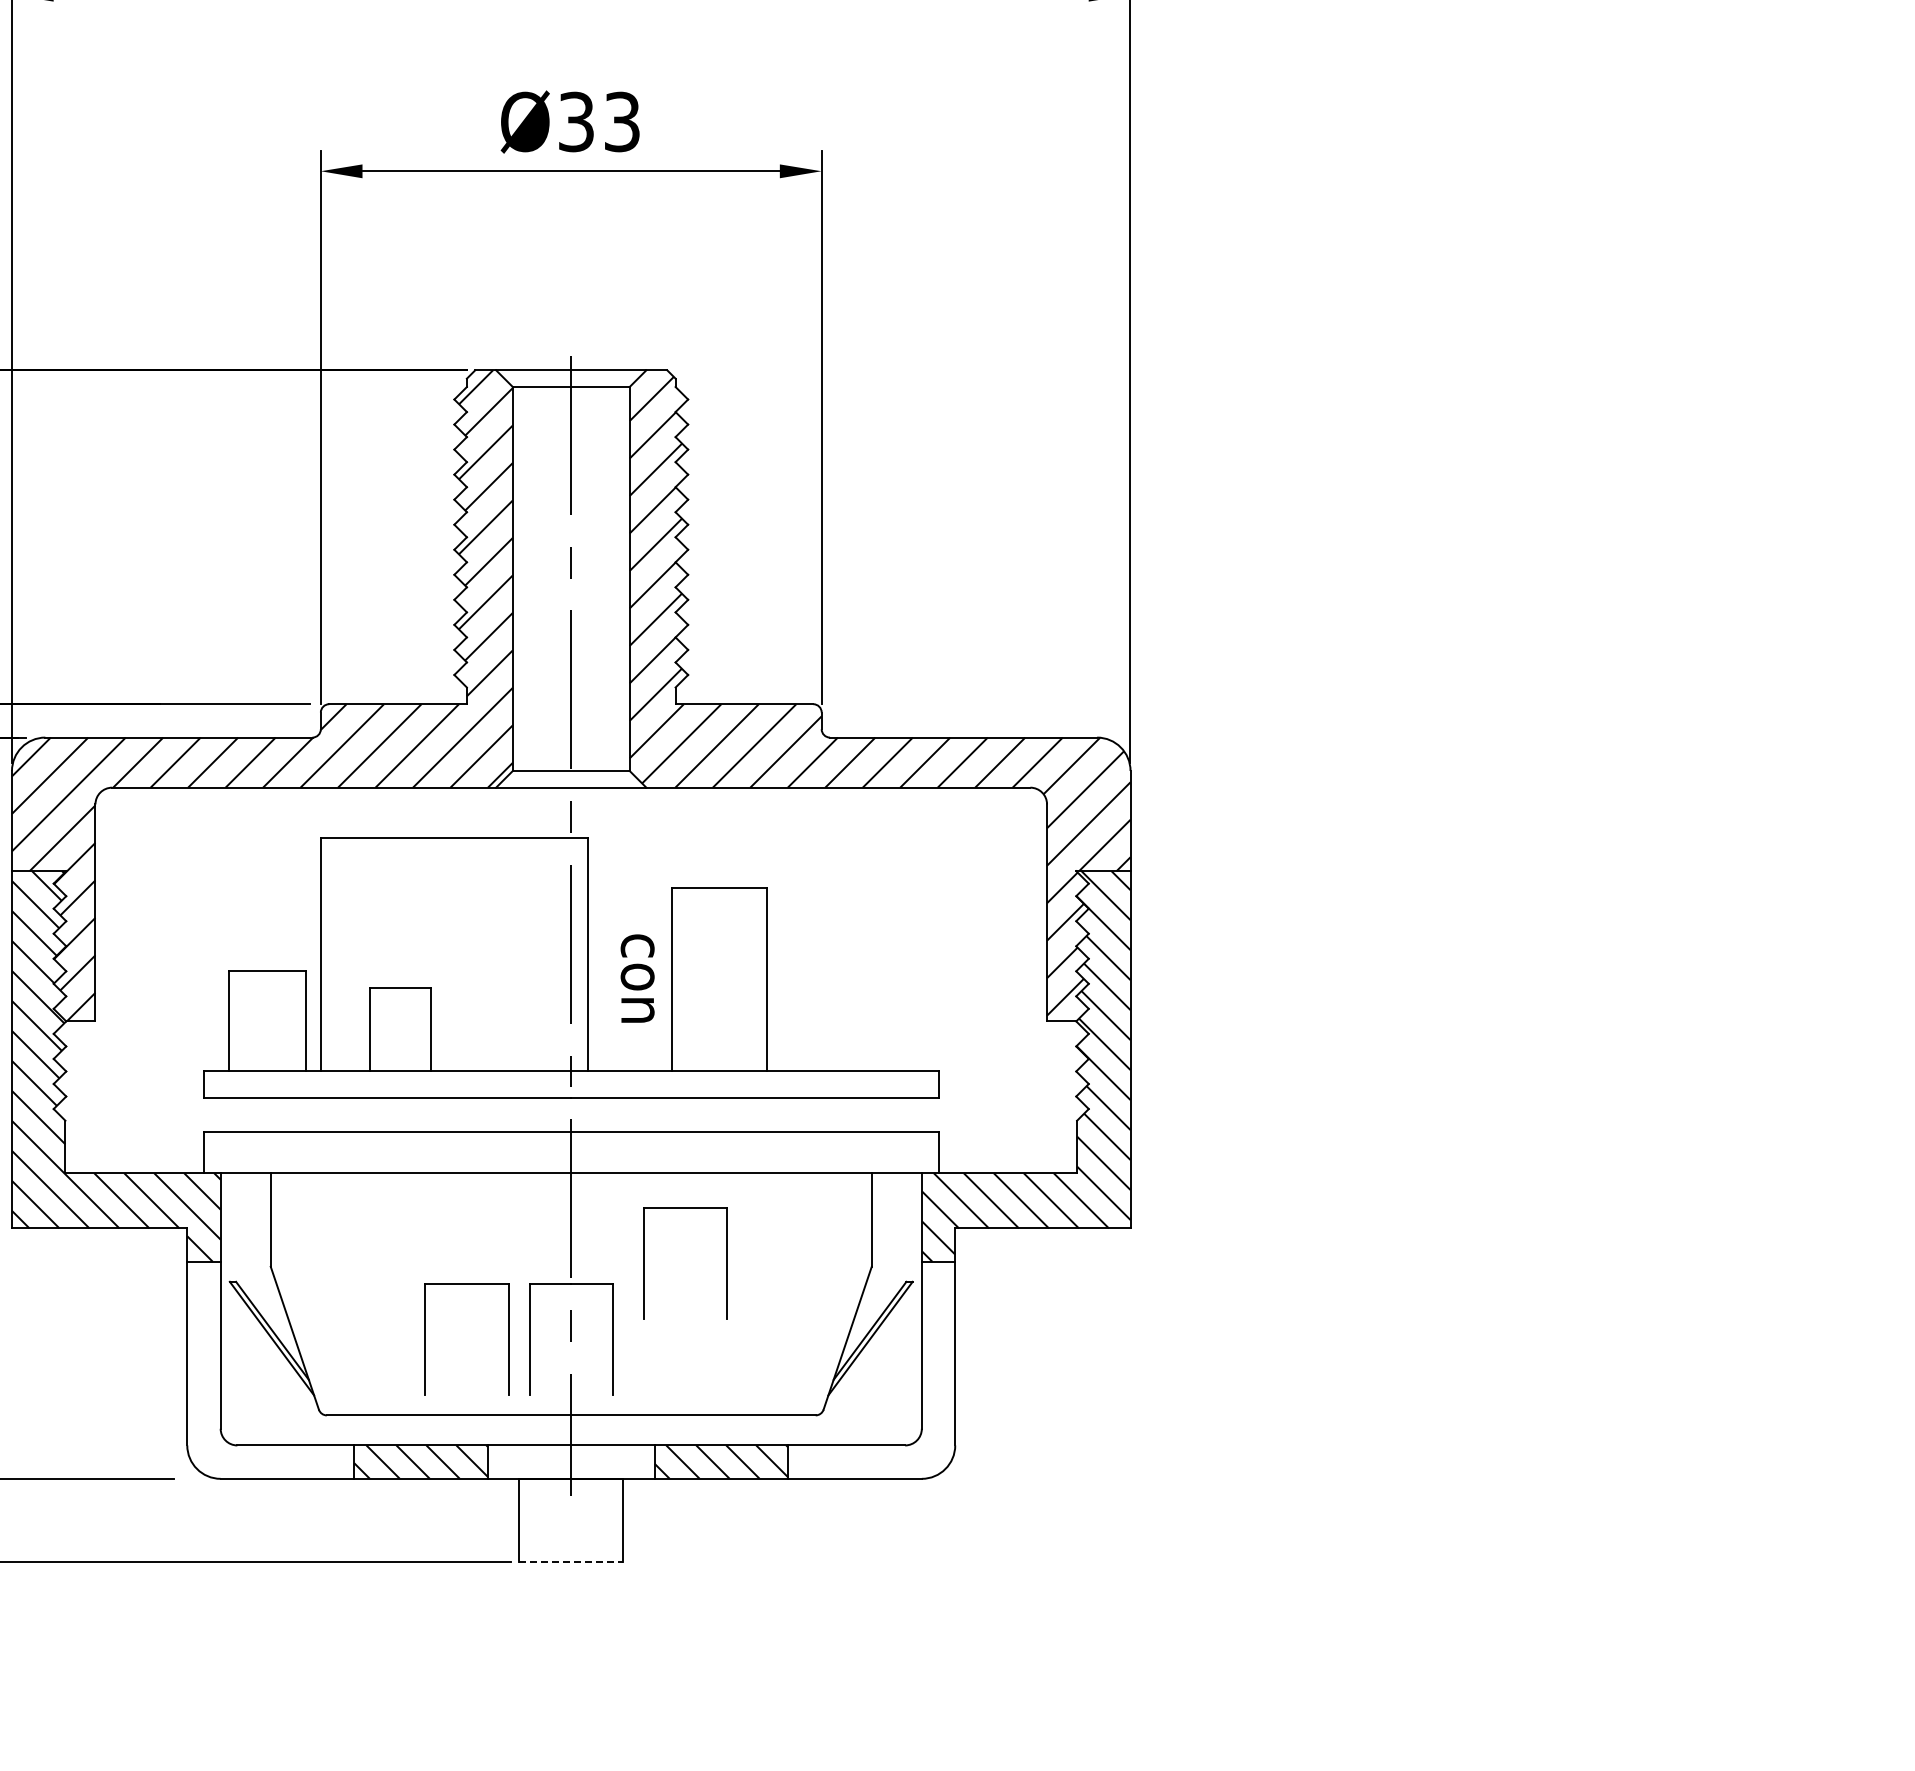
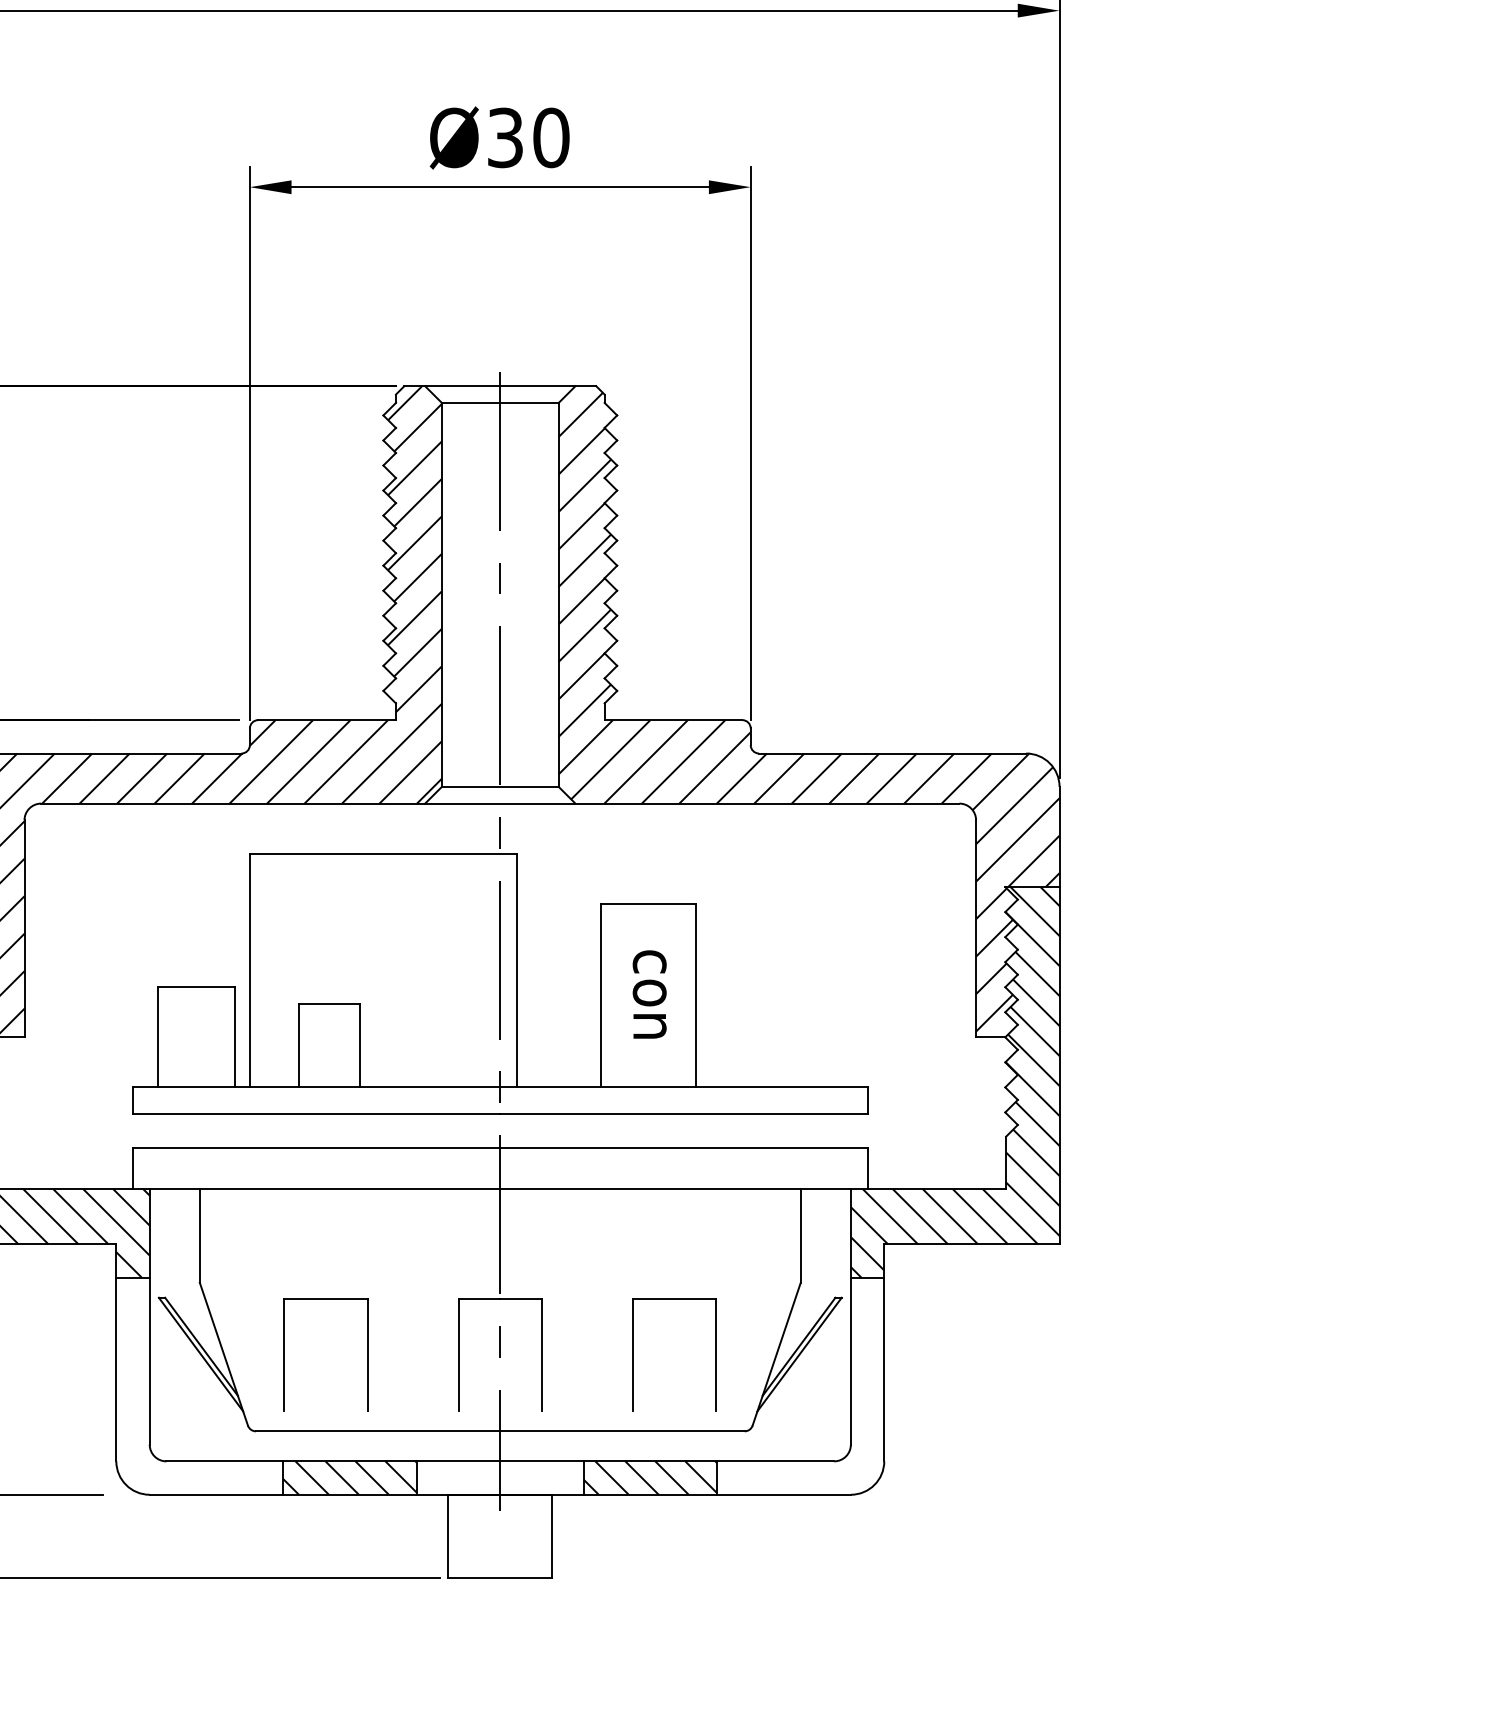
text: (622, 121) -> (551, 137), Ø33 -> Ø30
text: (637, 978) -> (649, 994), moved
part: (644, 1263) -> (633, 1355), moved
part: (425, 1339) -> (284, 1355), moved
line: (571, 1562) -> (500, 1578), dashed -> solid

